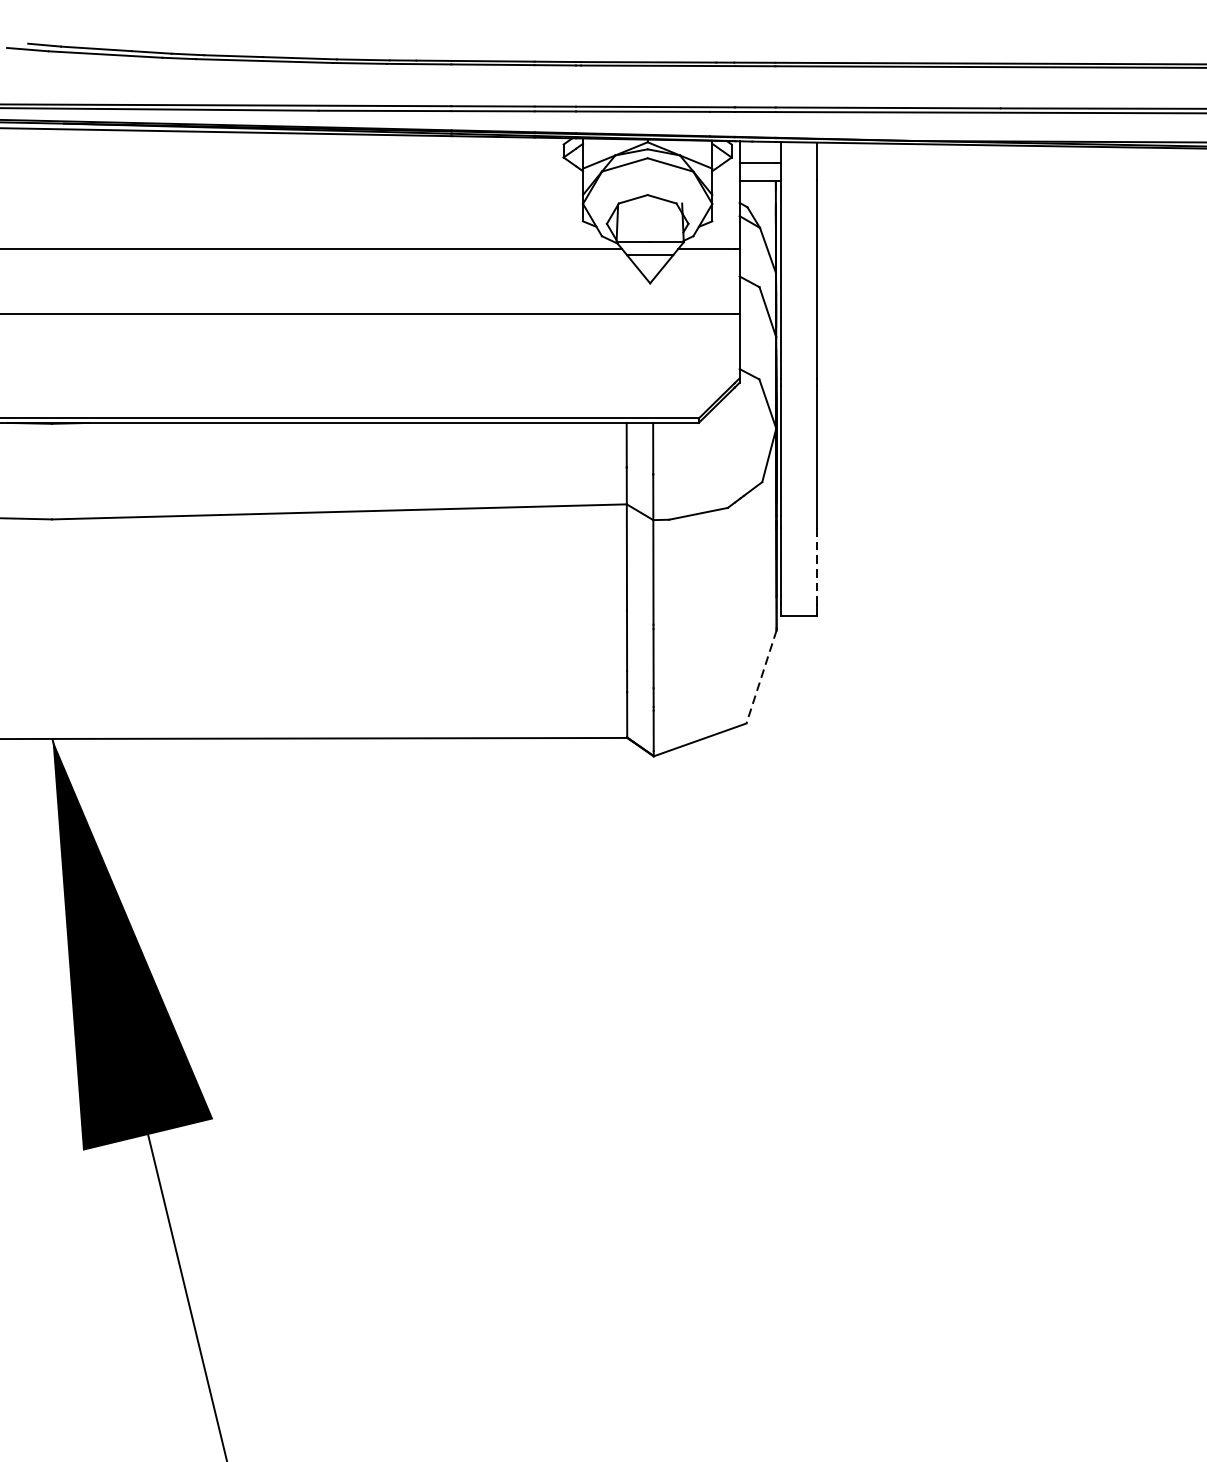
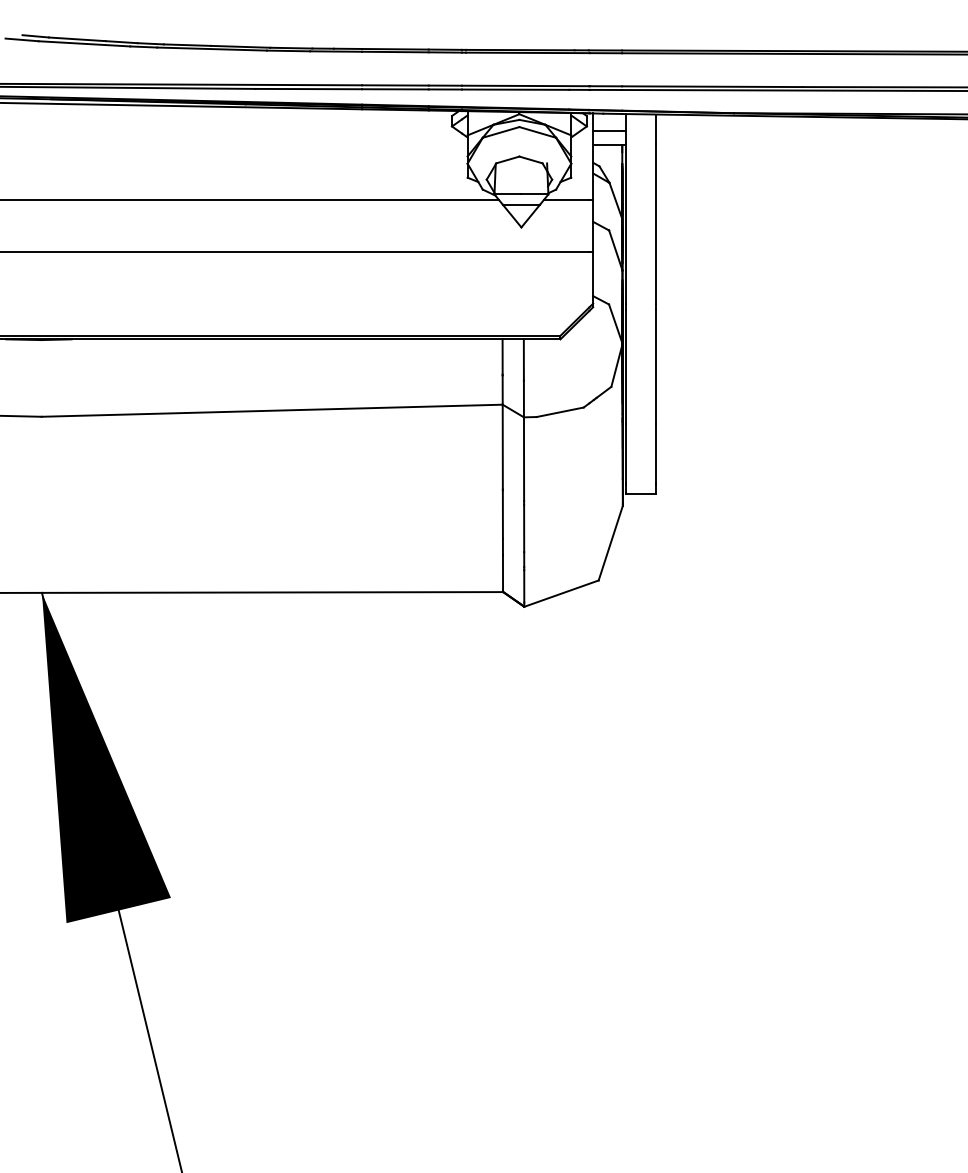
line: (817, 565) -> (655, 453), dashed -> solid
line: (761, 677) -> (610, 543), dashed -> solid

